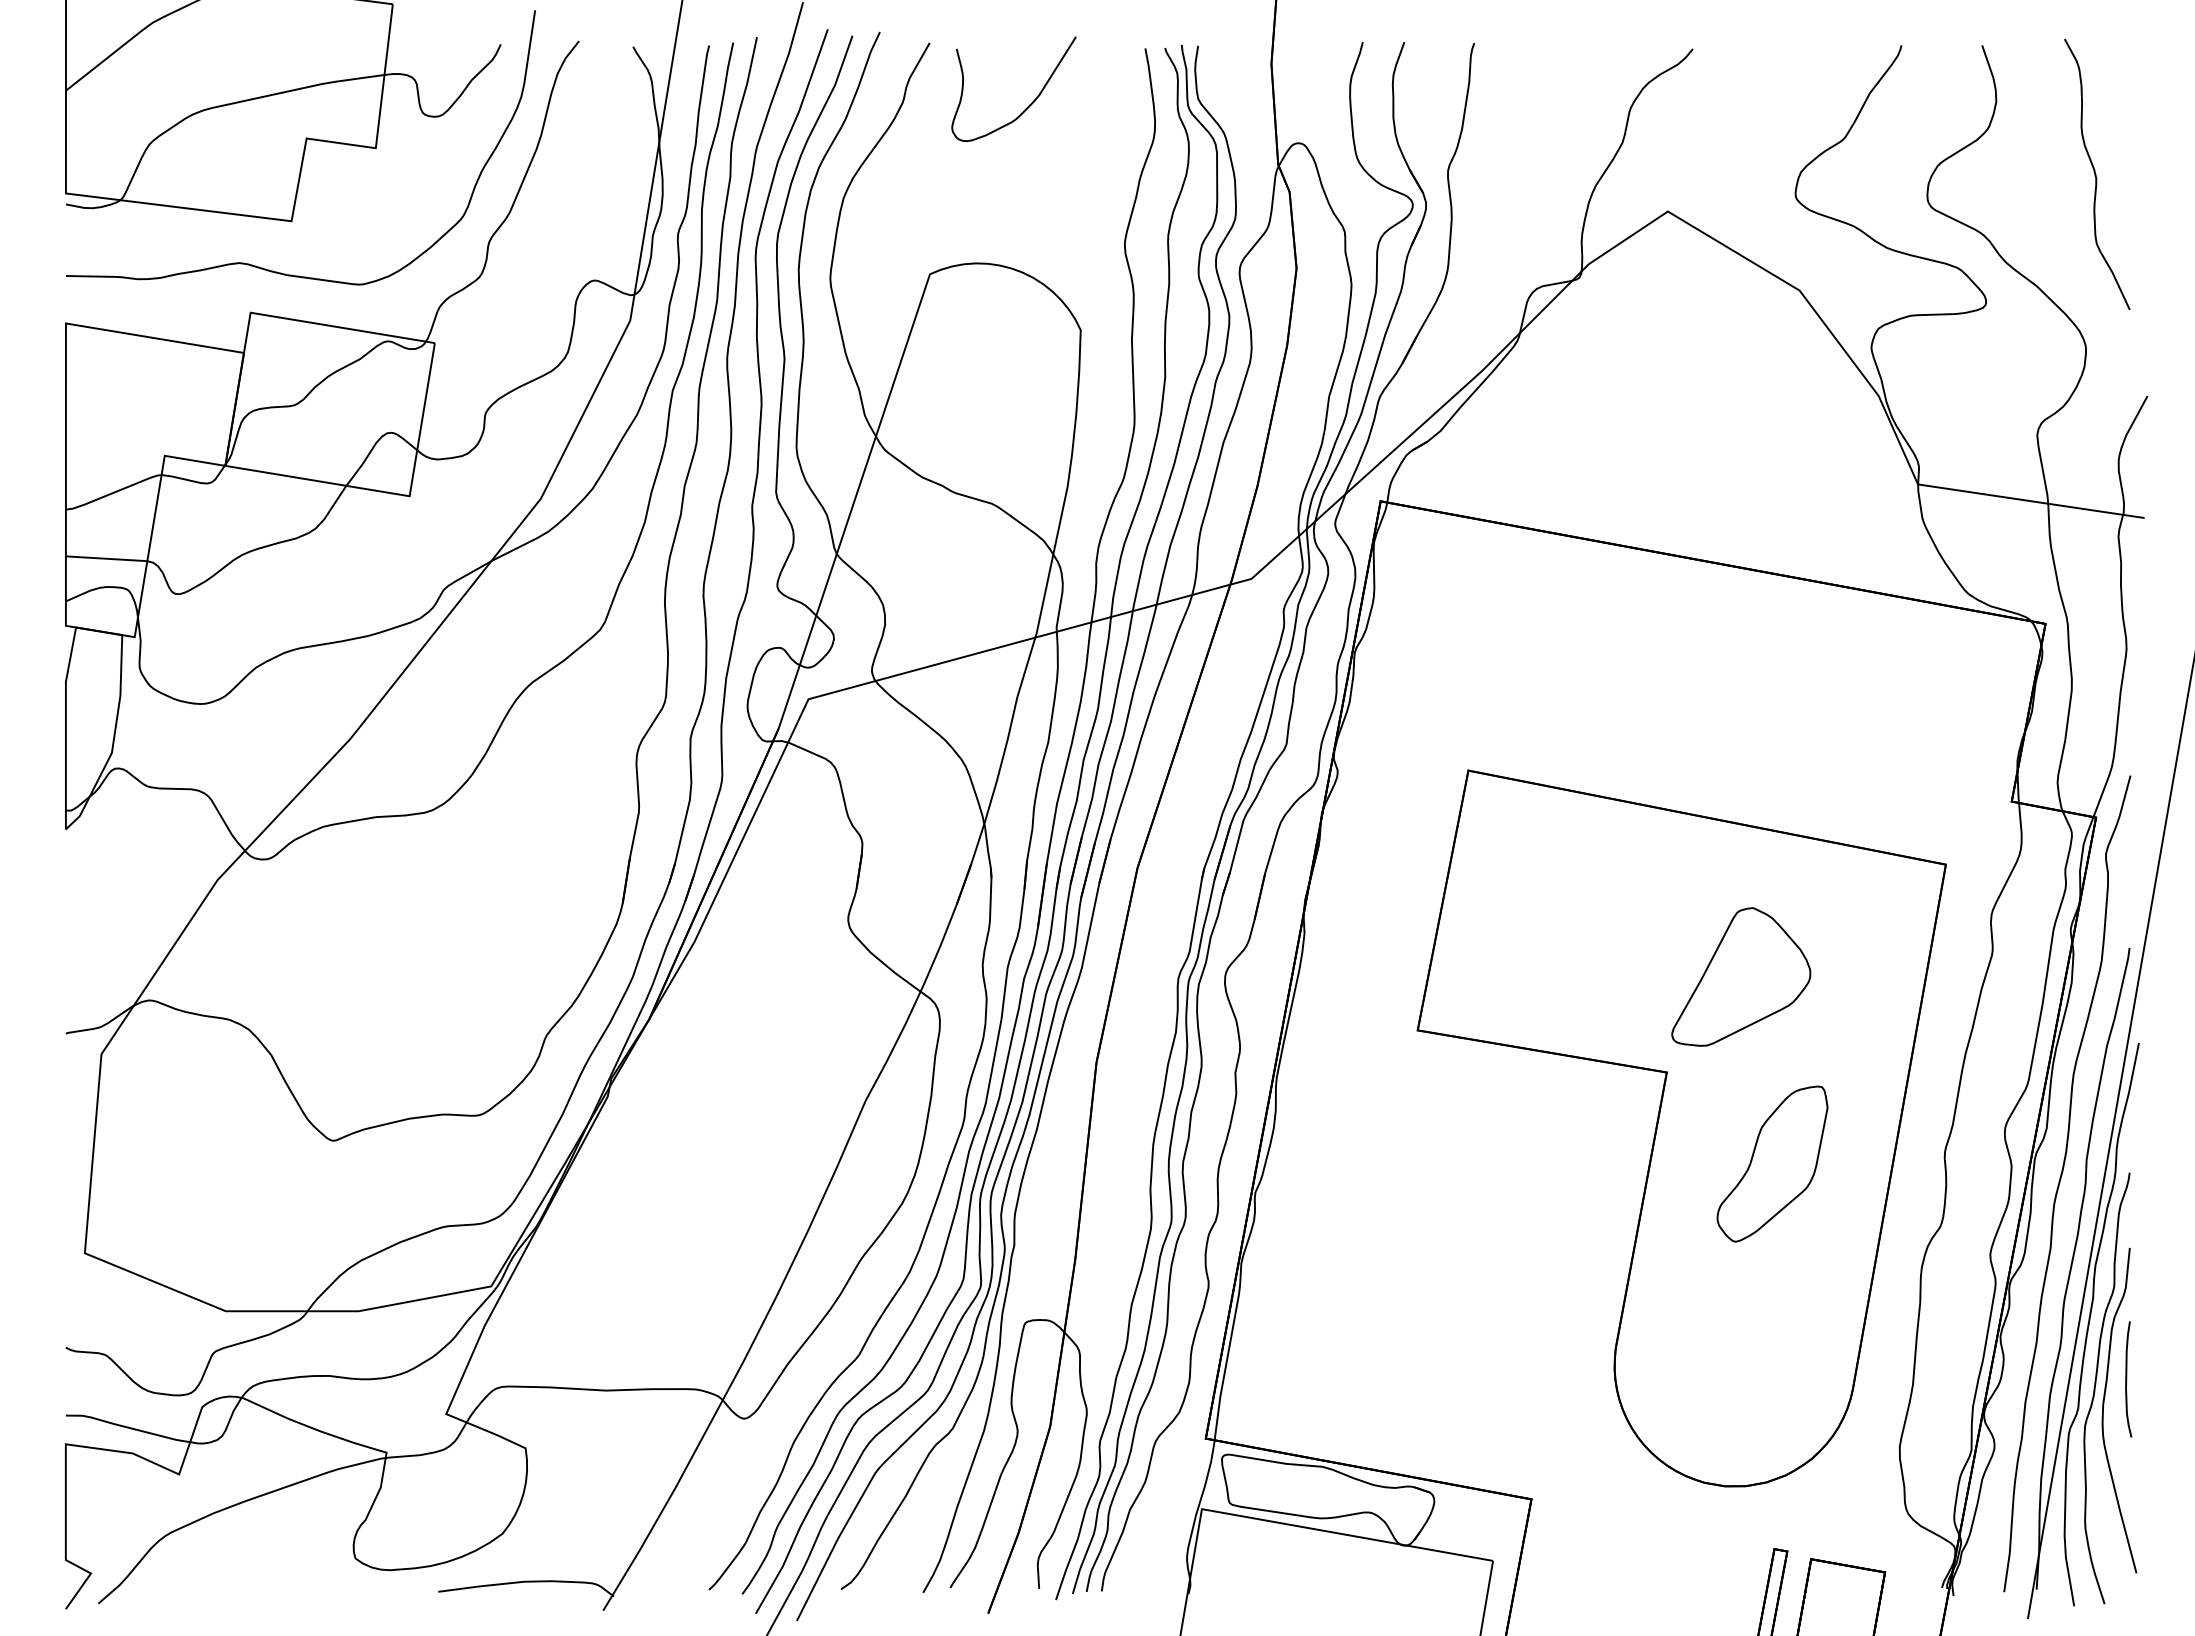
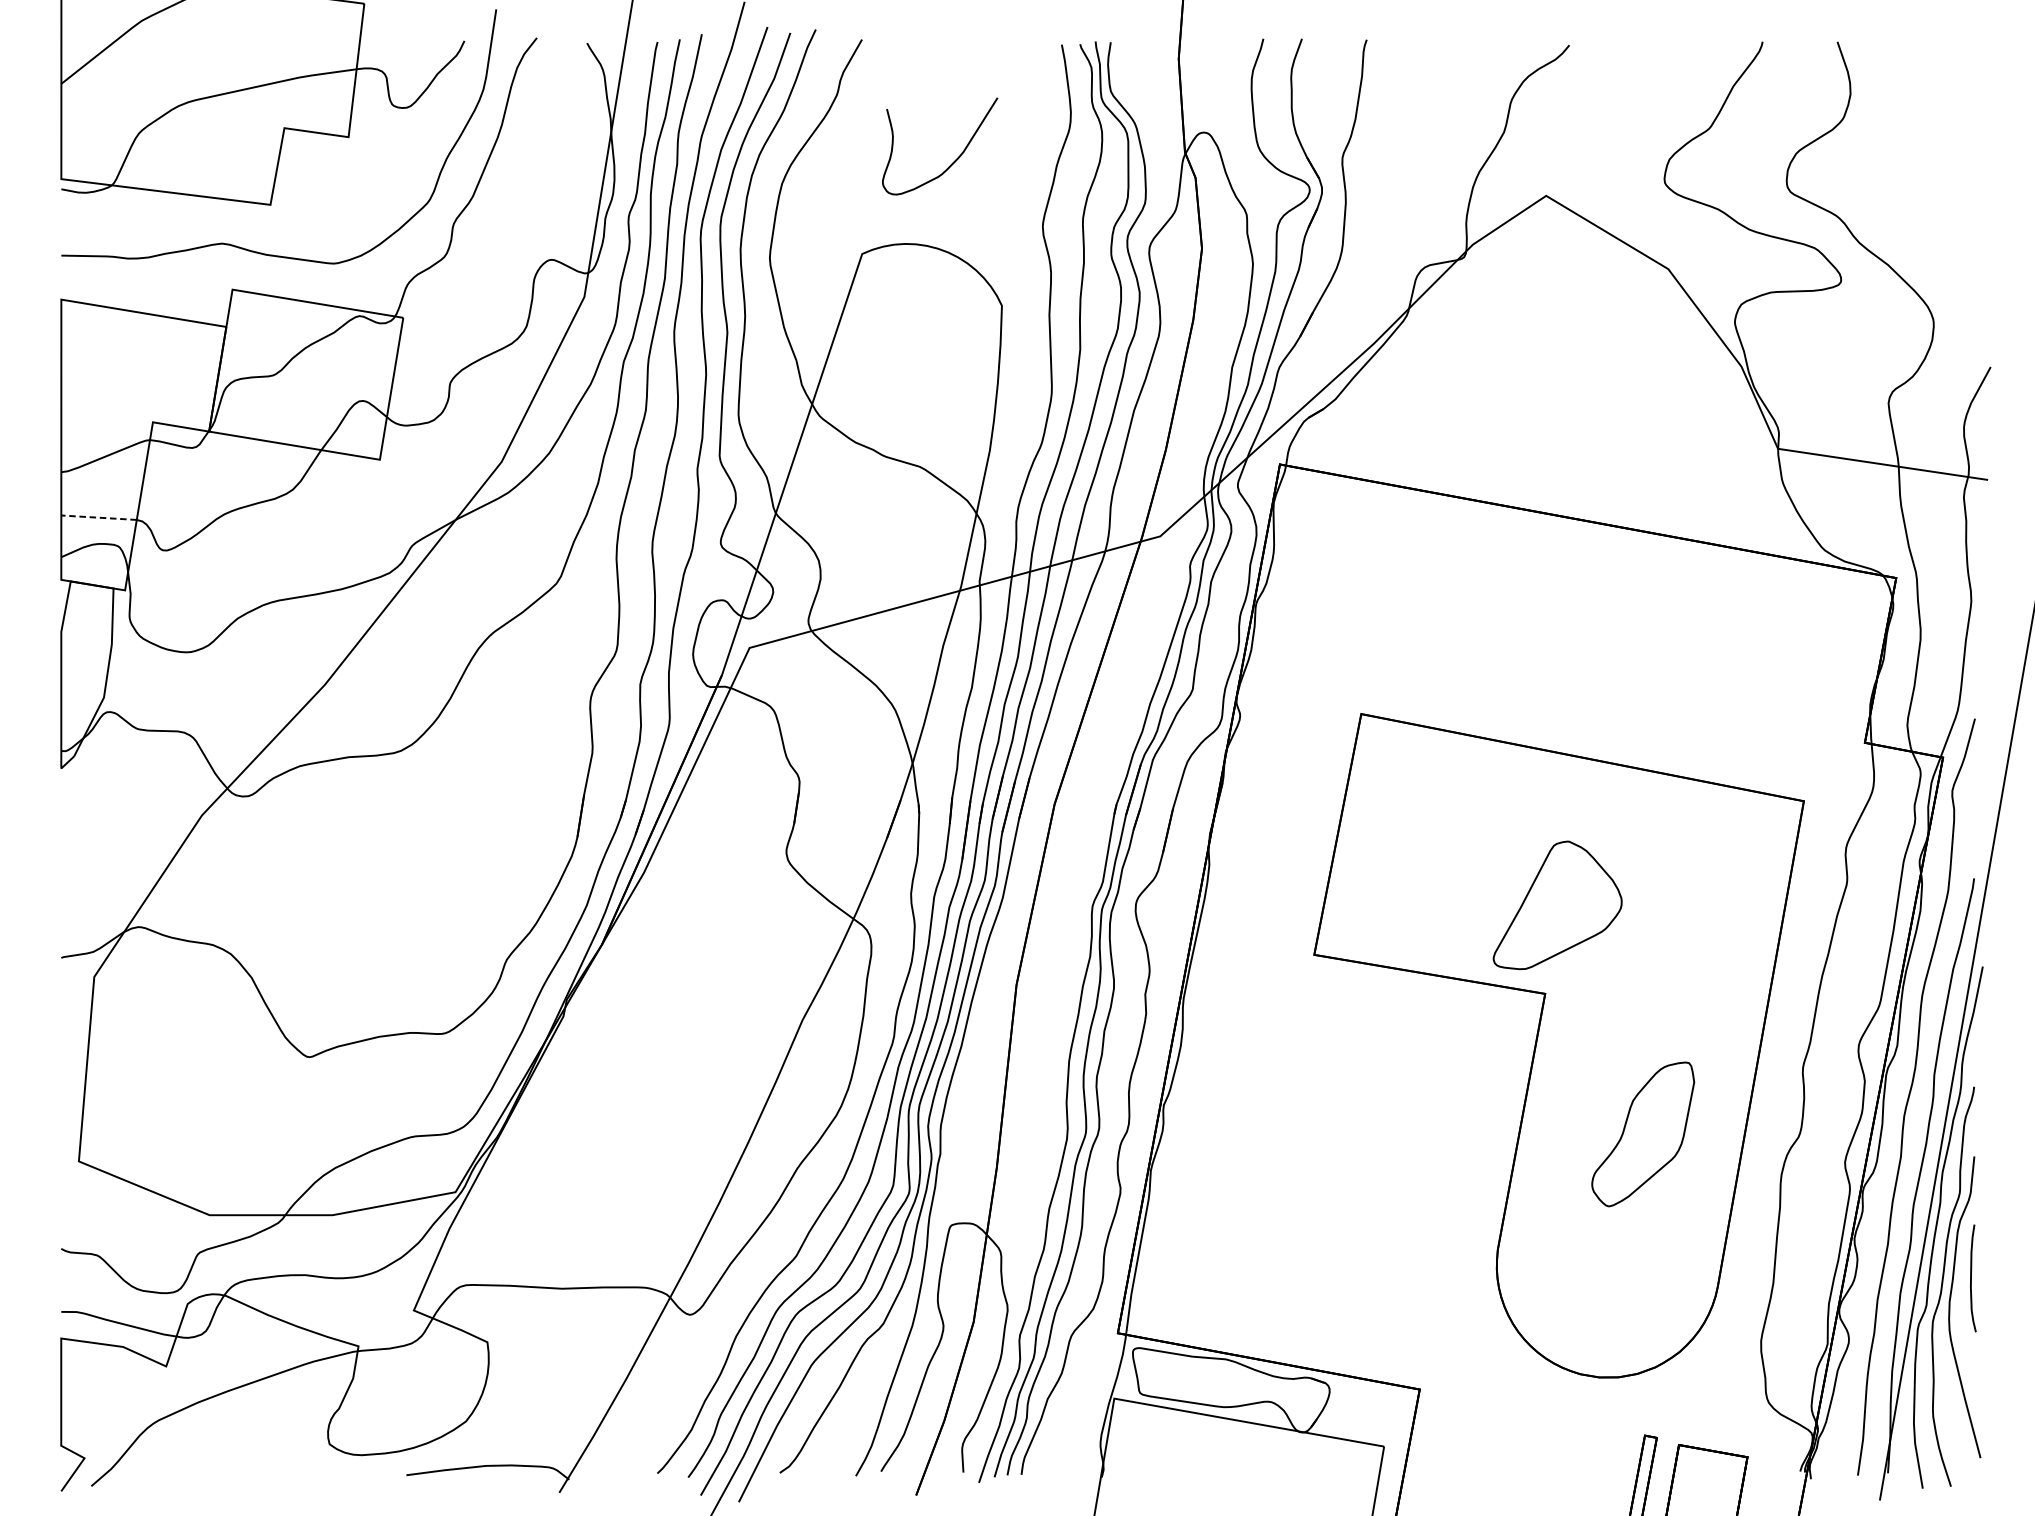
curve: (1029, 104) -> (954, 160), moved
curve: (2096, 174) -> (1943, 161), removed
line: (106, 558) -> (98, 517), solid -> dashed
part: (1741, 976) -> (1557, 904), moved
part: (1772, 1163) -> (1643, 1133), moved

